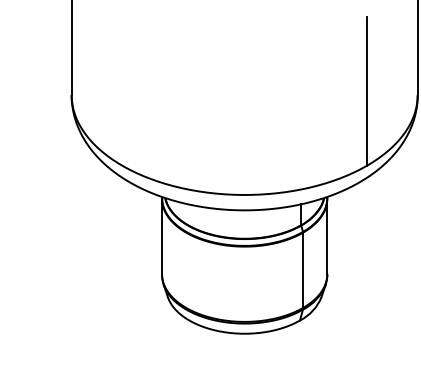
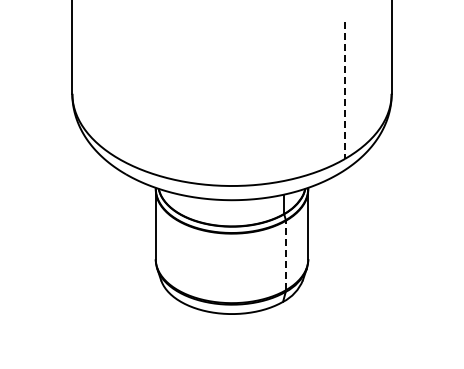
line: (366, 92) -> (344, 91), solid -> dashed
line: (302, 270) -> (285, 255), solid -> dashed

